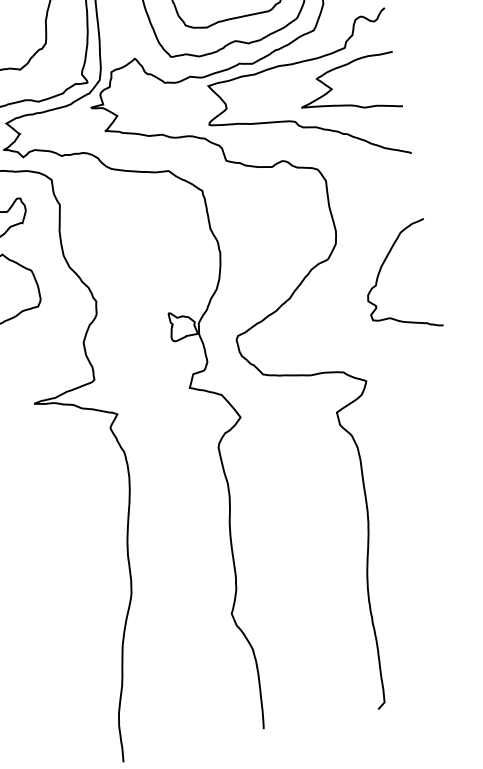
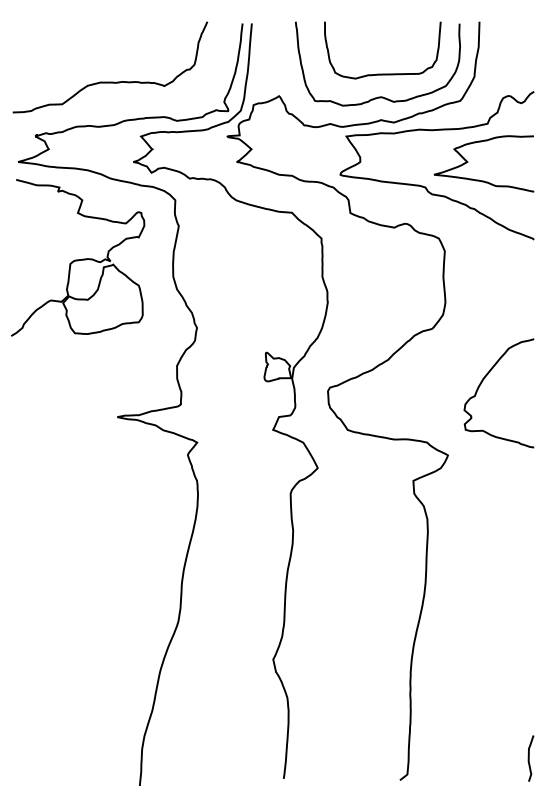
curve: (381, 269) -> (483, 381), moved

